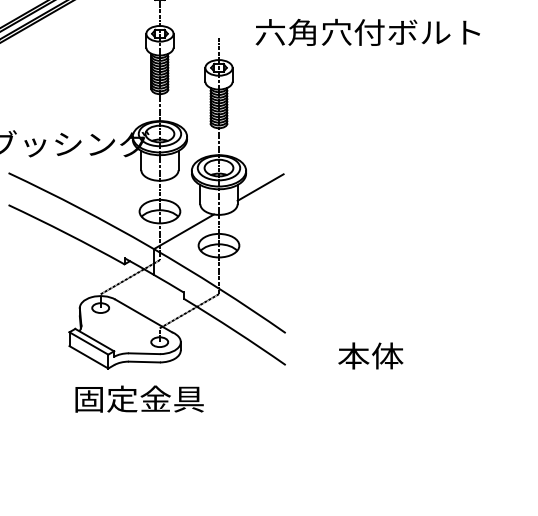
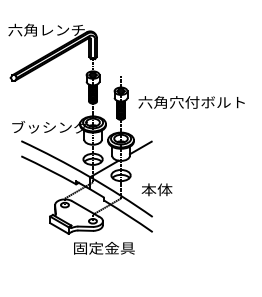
text: (367, 32) -> (191, 102), moved
text: (369, 355) -> (156, 189), moved
text: (139, 397) -> (104, 247), moved

